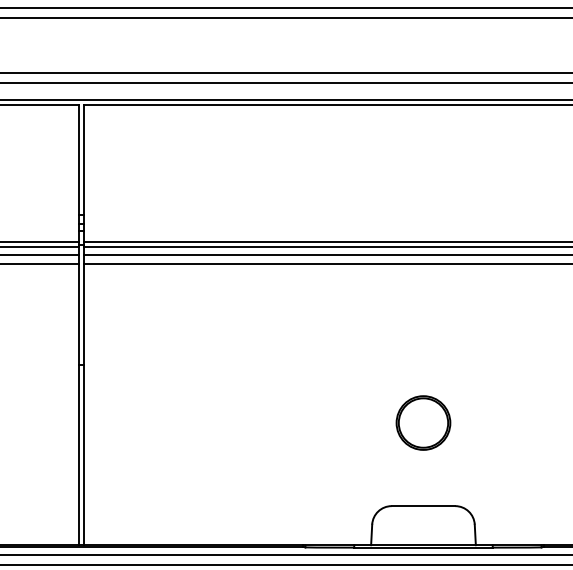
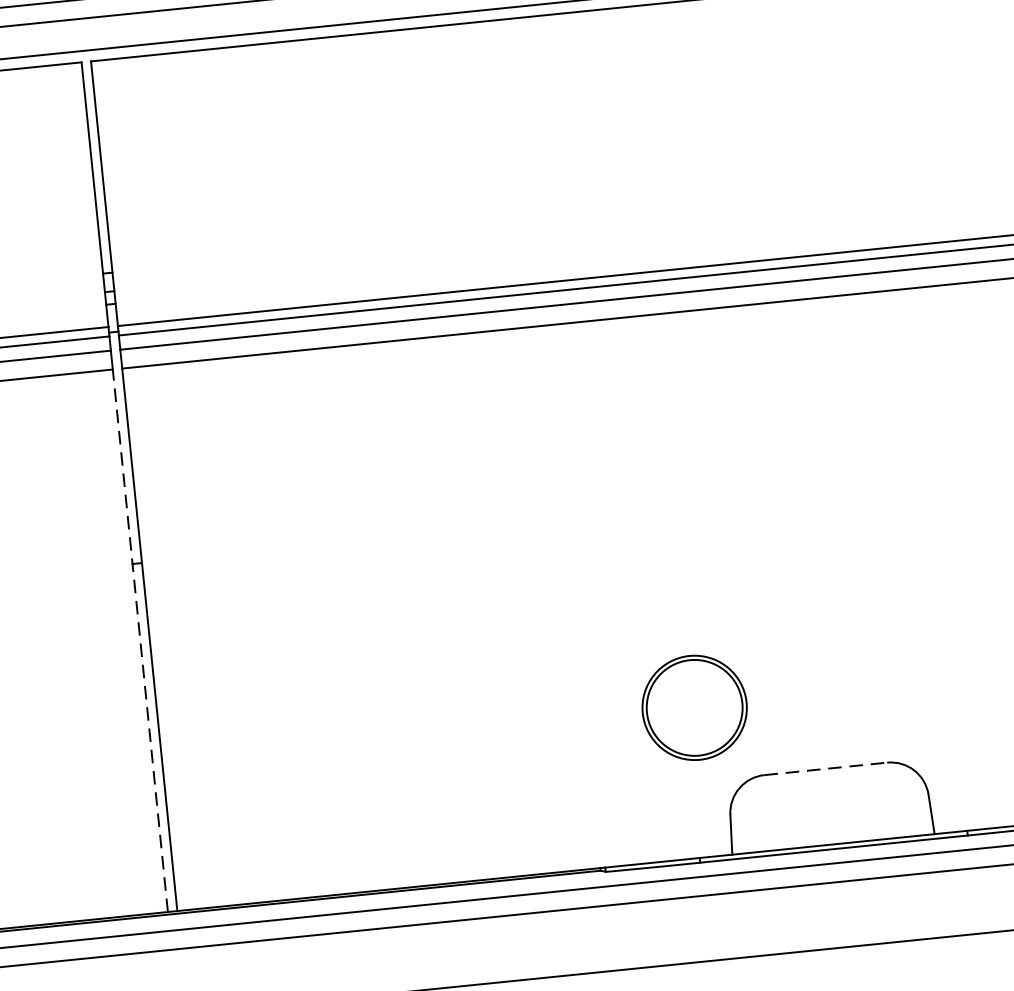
line: (79, 404) -> (141, 640), solid -> dashed
part: (423, 422) -> (694, 706), moved
line: (423, 506) -> (825, 769), solid -> dashed

